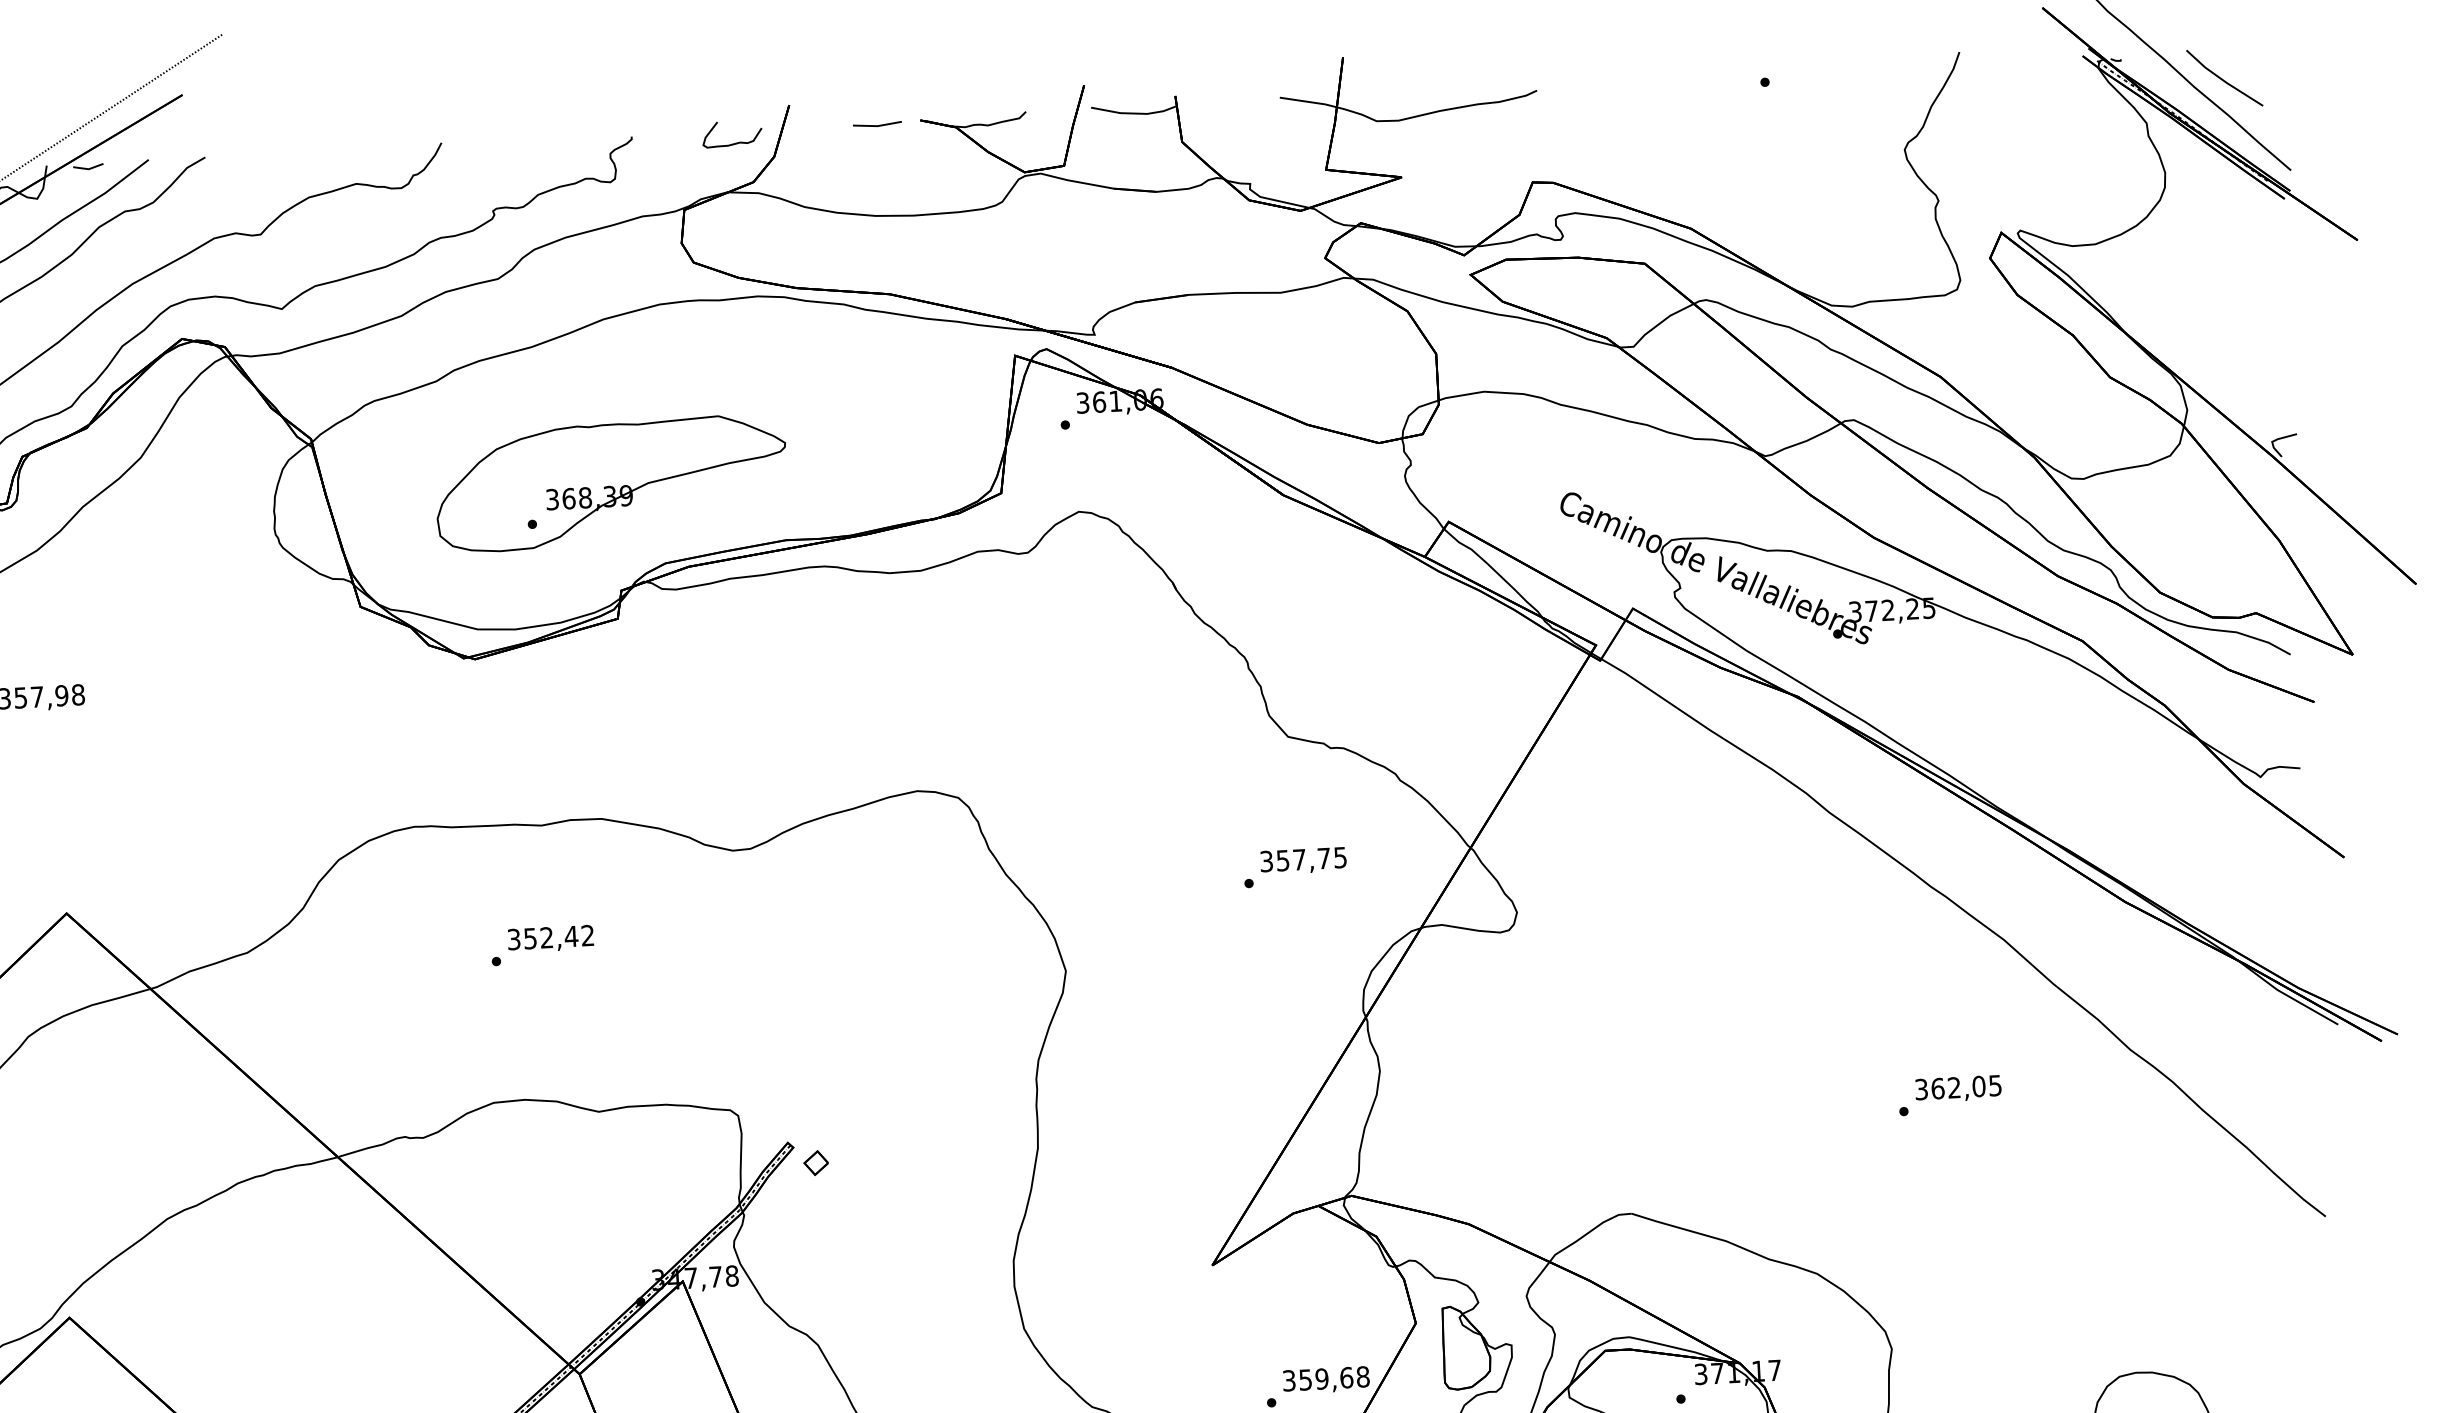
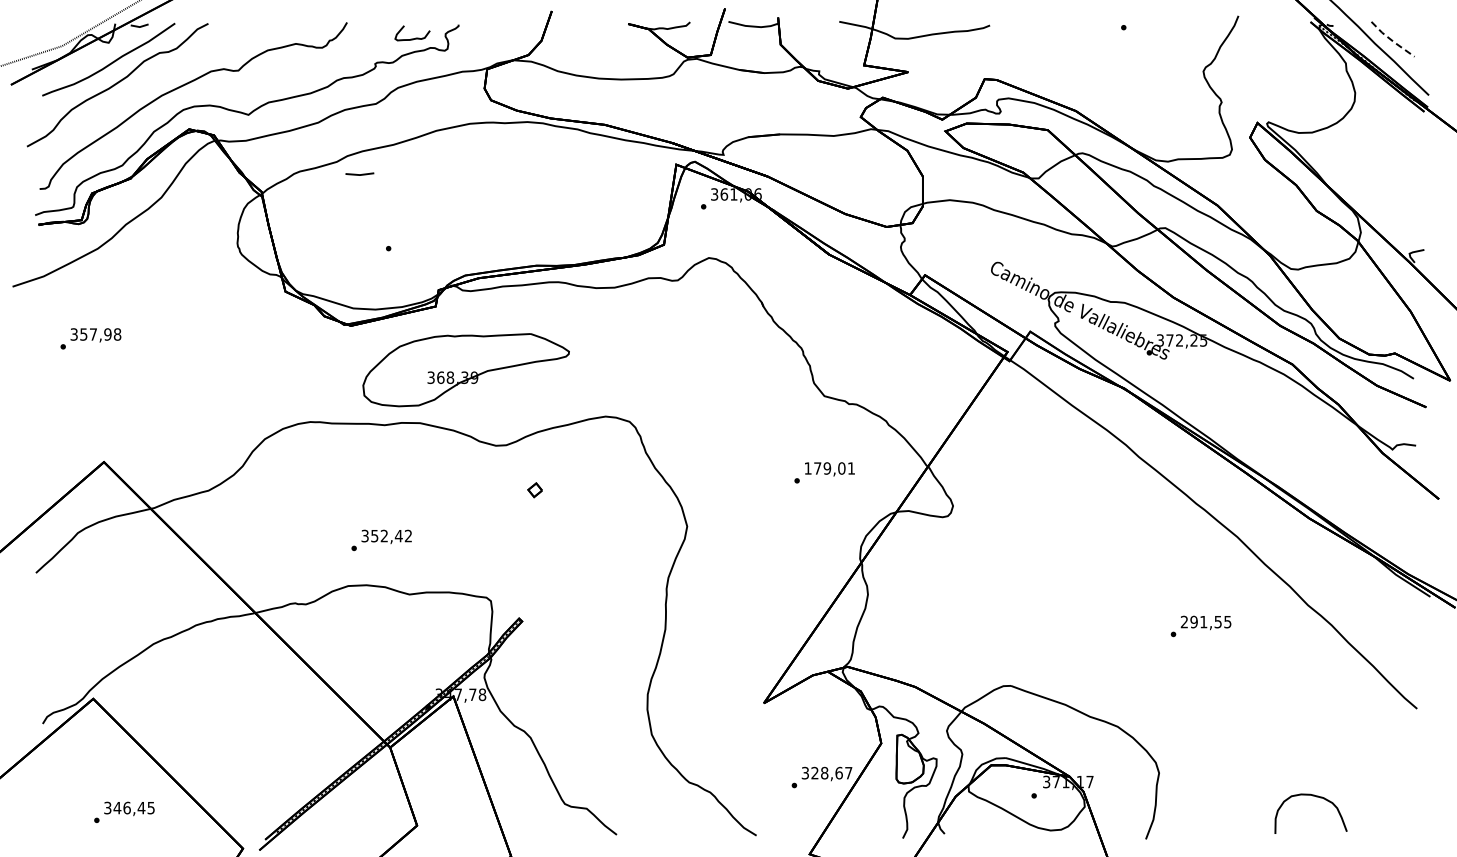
line: (2222, 80) -> (1391, 40), solid -> dashed
line: (876, 125) -> (359, 174), moved
curve: (737, 141) -> (415, 37), moved
part: (610, 484) -> (465, 370), moved
text: (1303, 859) -> (829, 468), 357,75 -> 179,01
text: (542, 943) -> (381, 539), moved
text: (1948, 1087) -> (1200, 621), 362,05 -> 291,55
part: (815, 1163) -> (534, 490), moved
text: (1333, 1377) -> (831, 772), 359,68 -> 328,67

